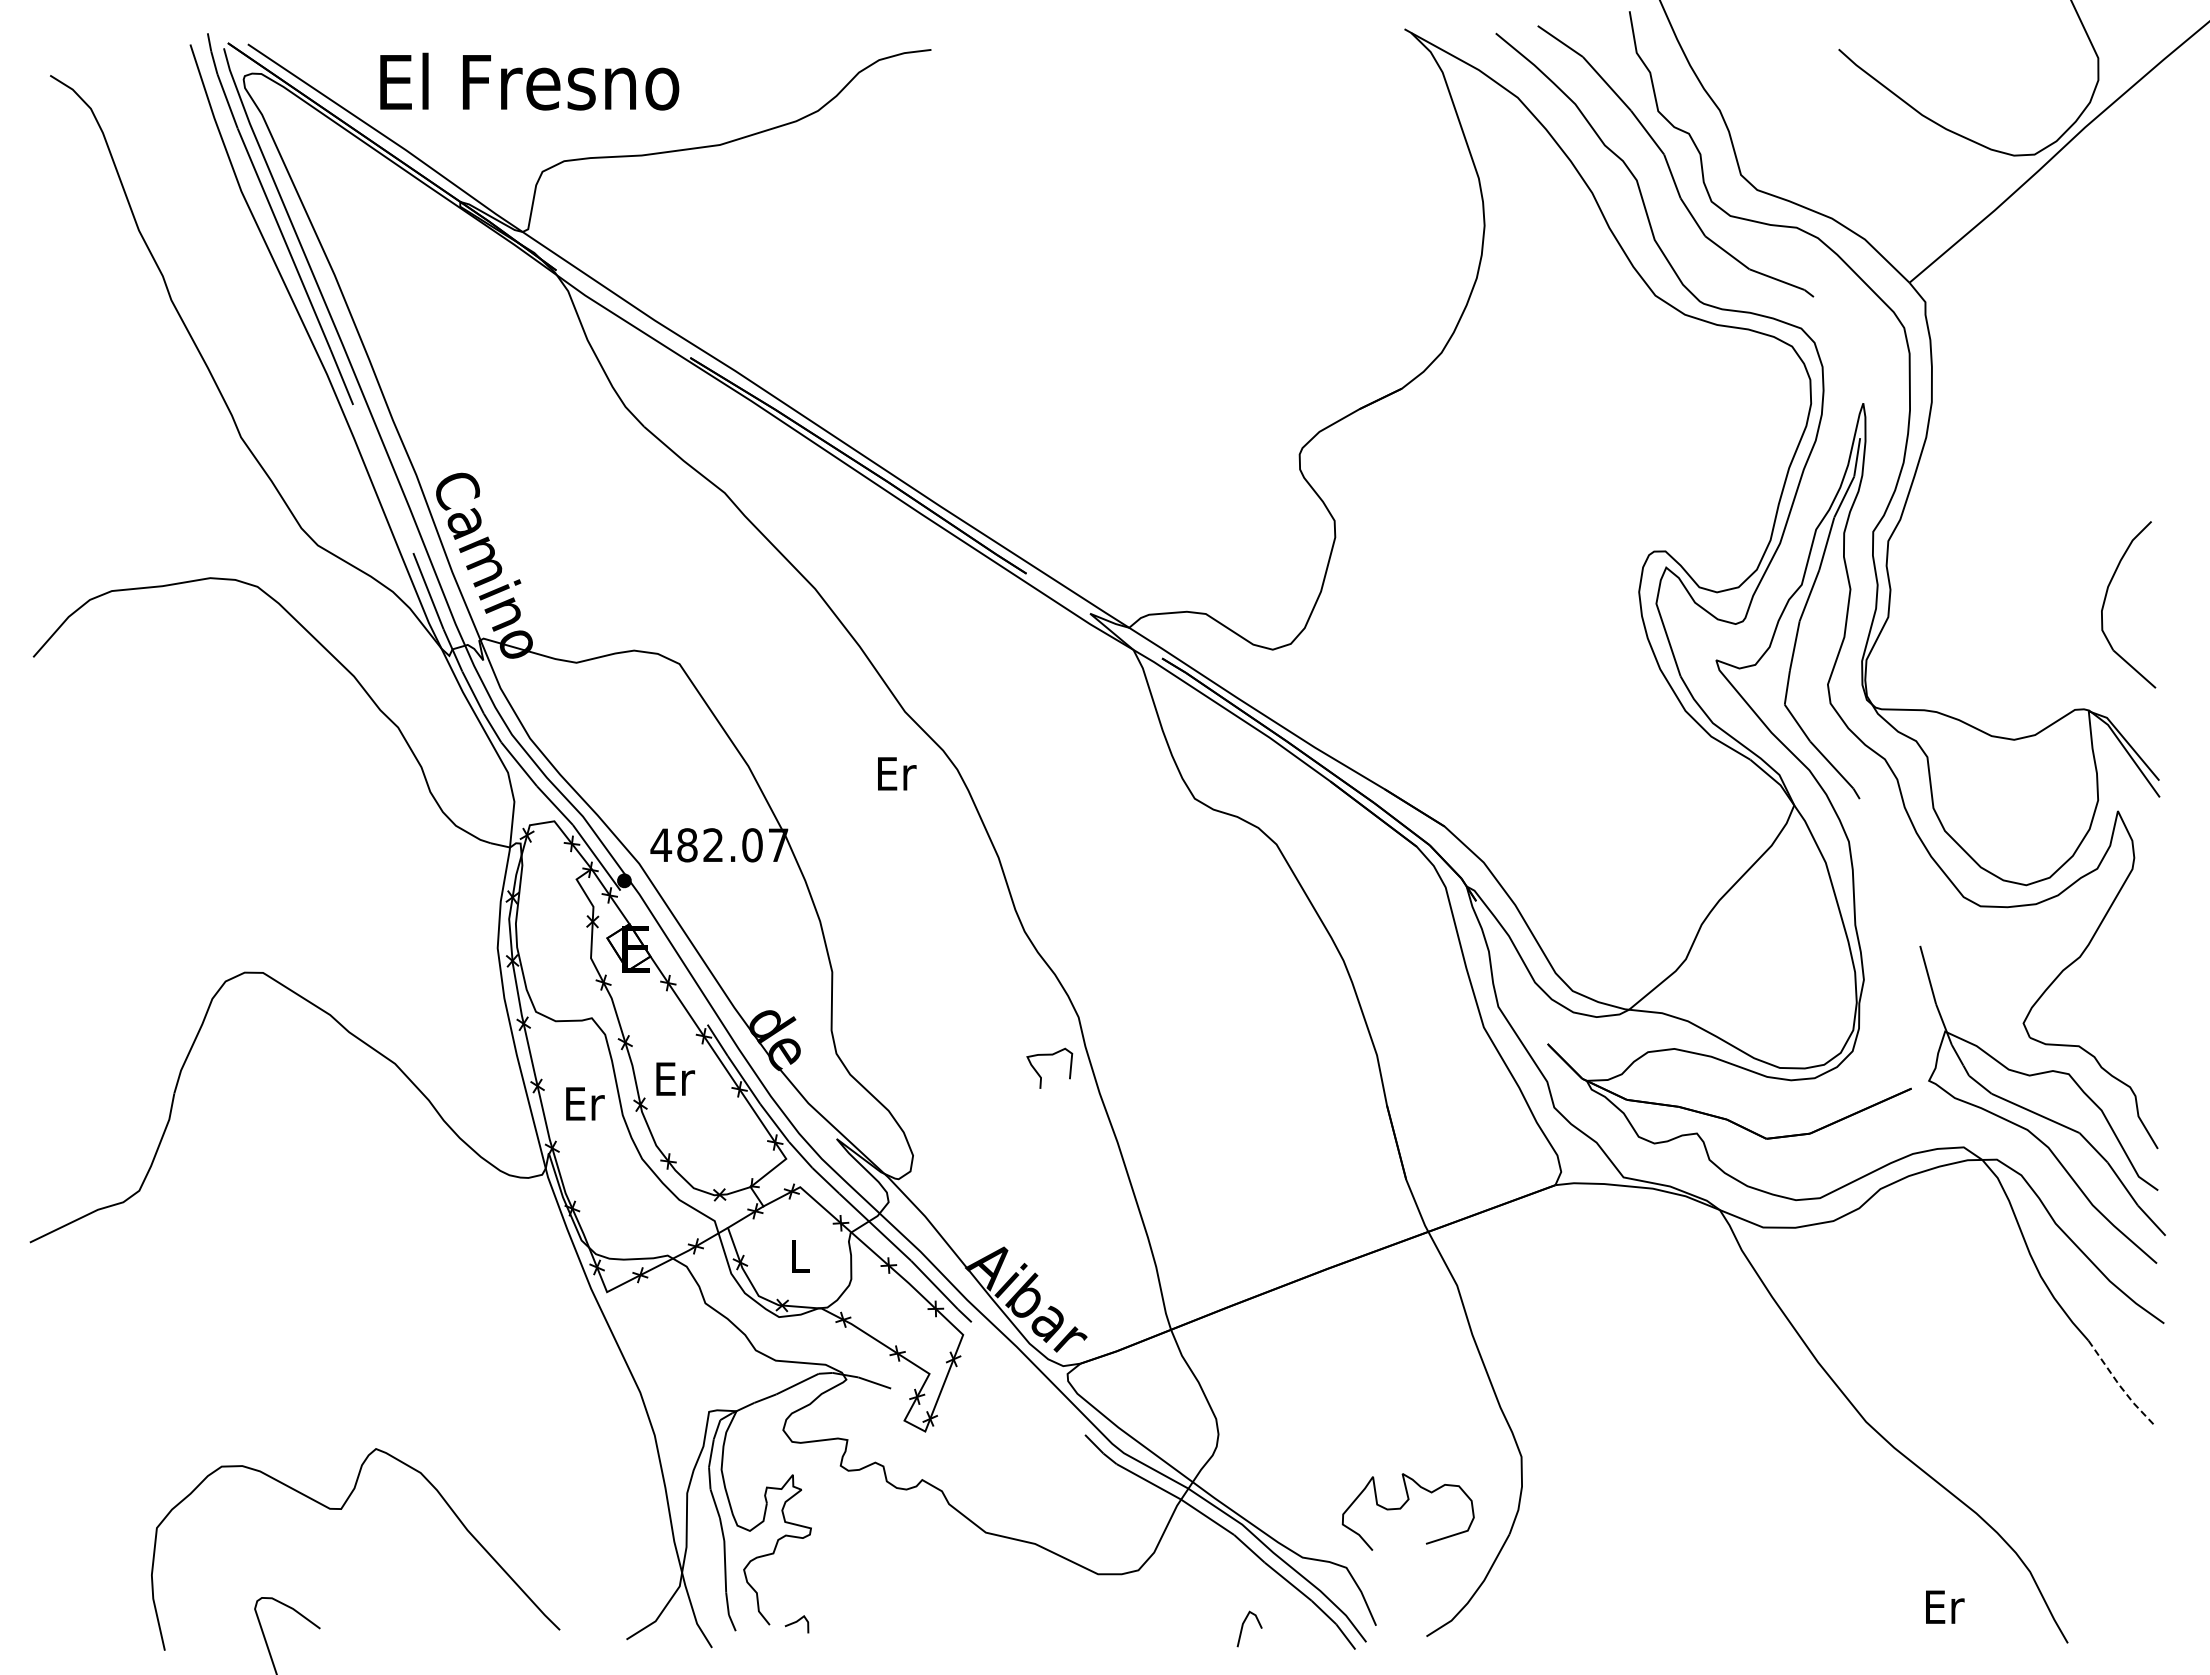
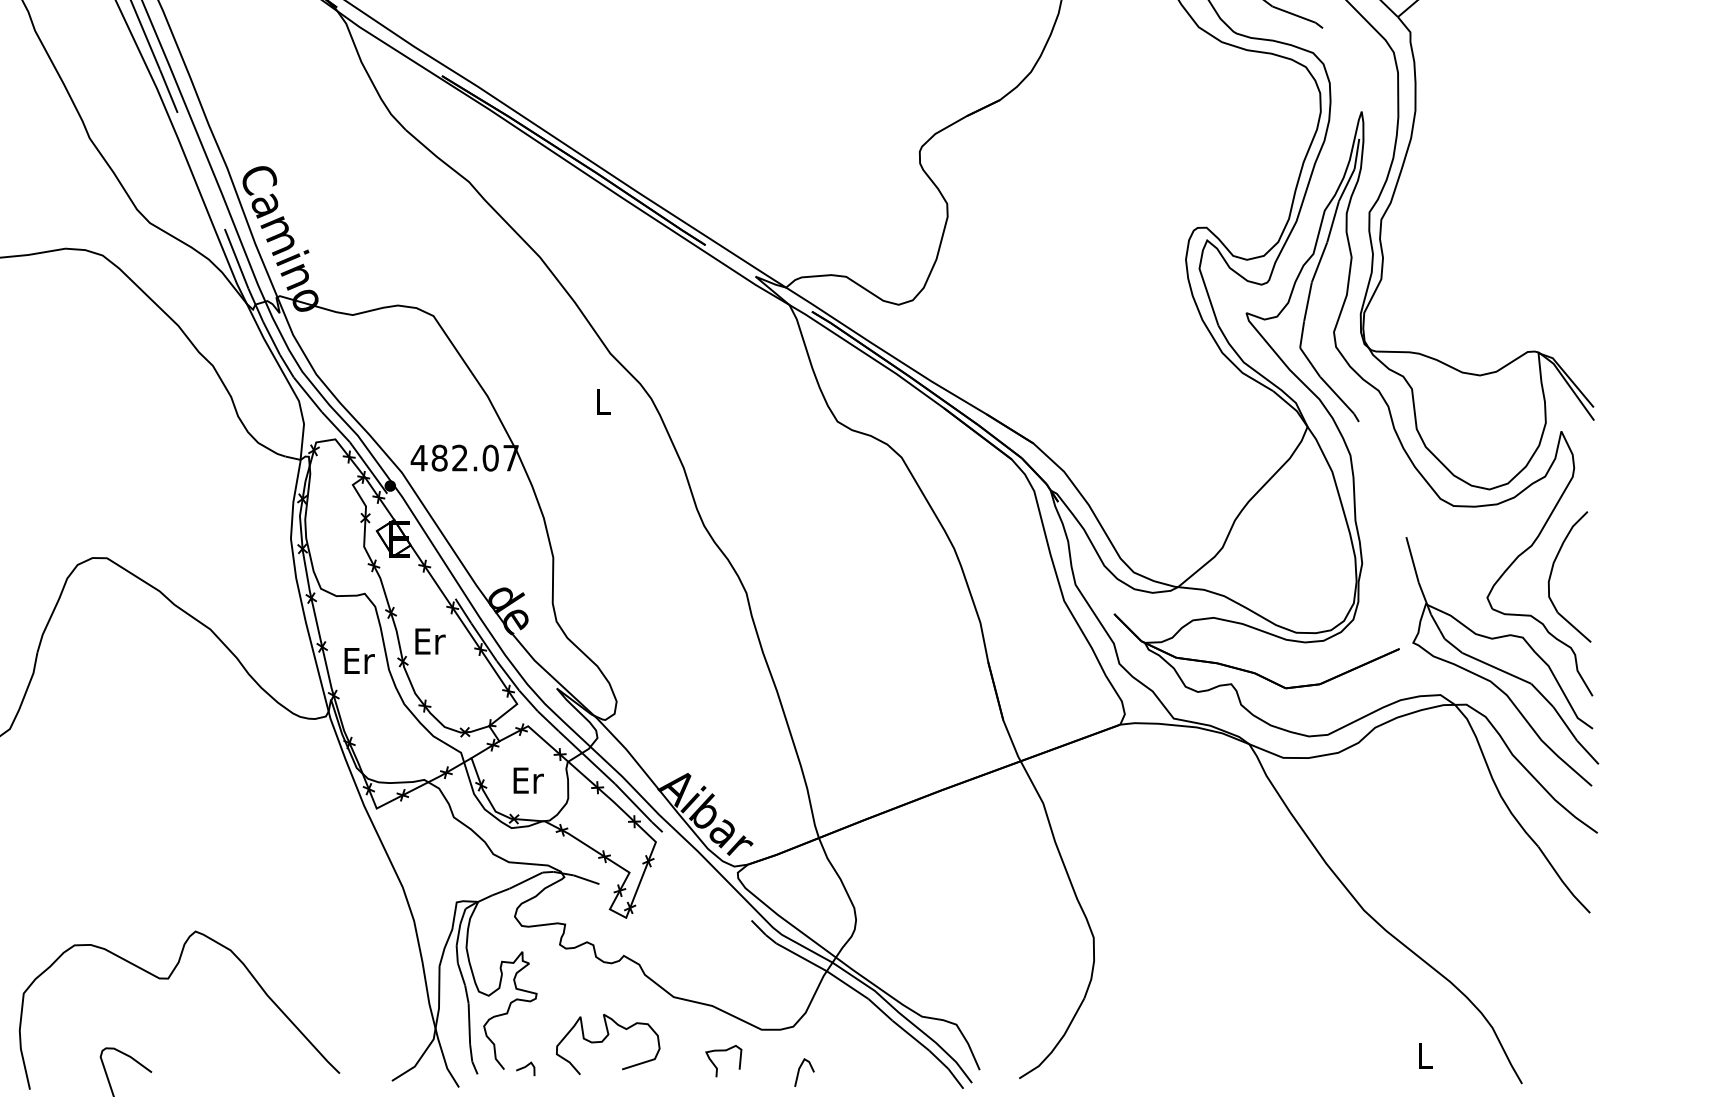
part: (2106, 598) -> (1552, 572), moved
text: (897, 773) -> (604, 401), Er -> L
curve: (1049, 1055) -> (723, 1051), moved
text: (800, 1256) -> (528, 780), L -> Er
line: (2119, 1385) -> (1562, 881), dashed -> solid
curve: (1403, 1506) -> (604, 1040), moved
text: (1945, 1606) -> (1426, 1055), Er -> L
line: (1243, 1626) -> (799, 1070), moved

